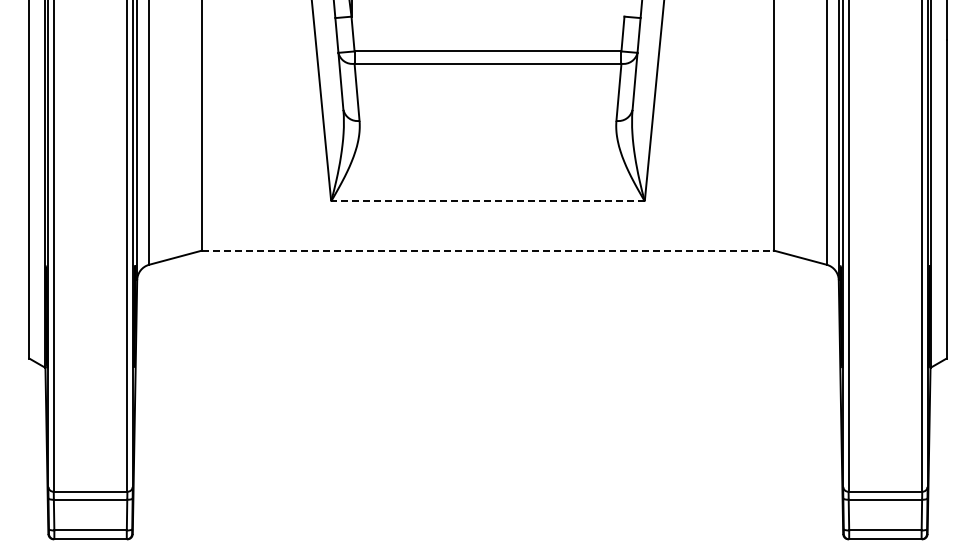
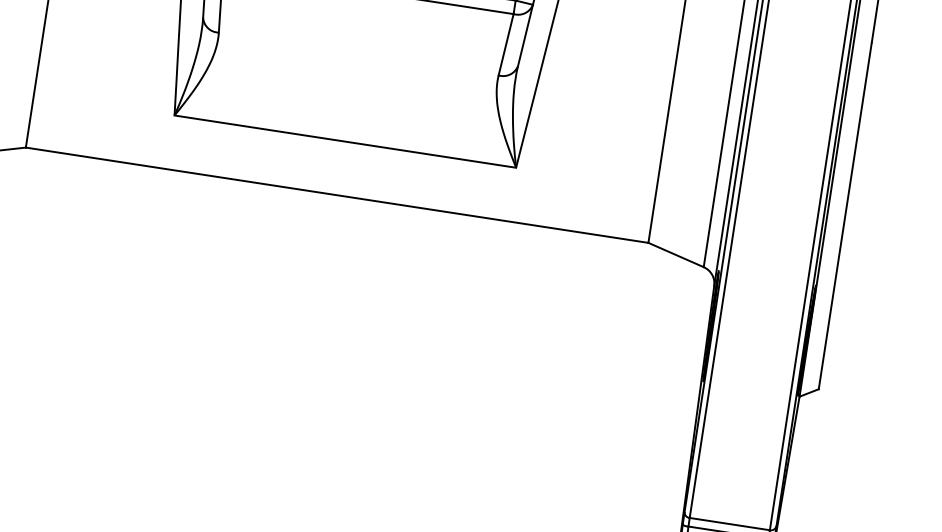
line: (487, 201) -> (344, 141), dashed -> solid
line: (487, 250) -> (336, 195), dashed -> solid

